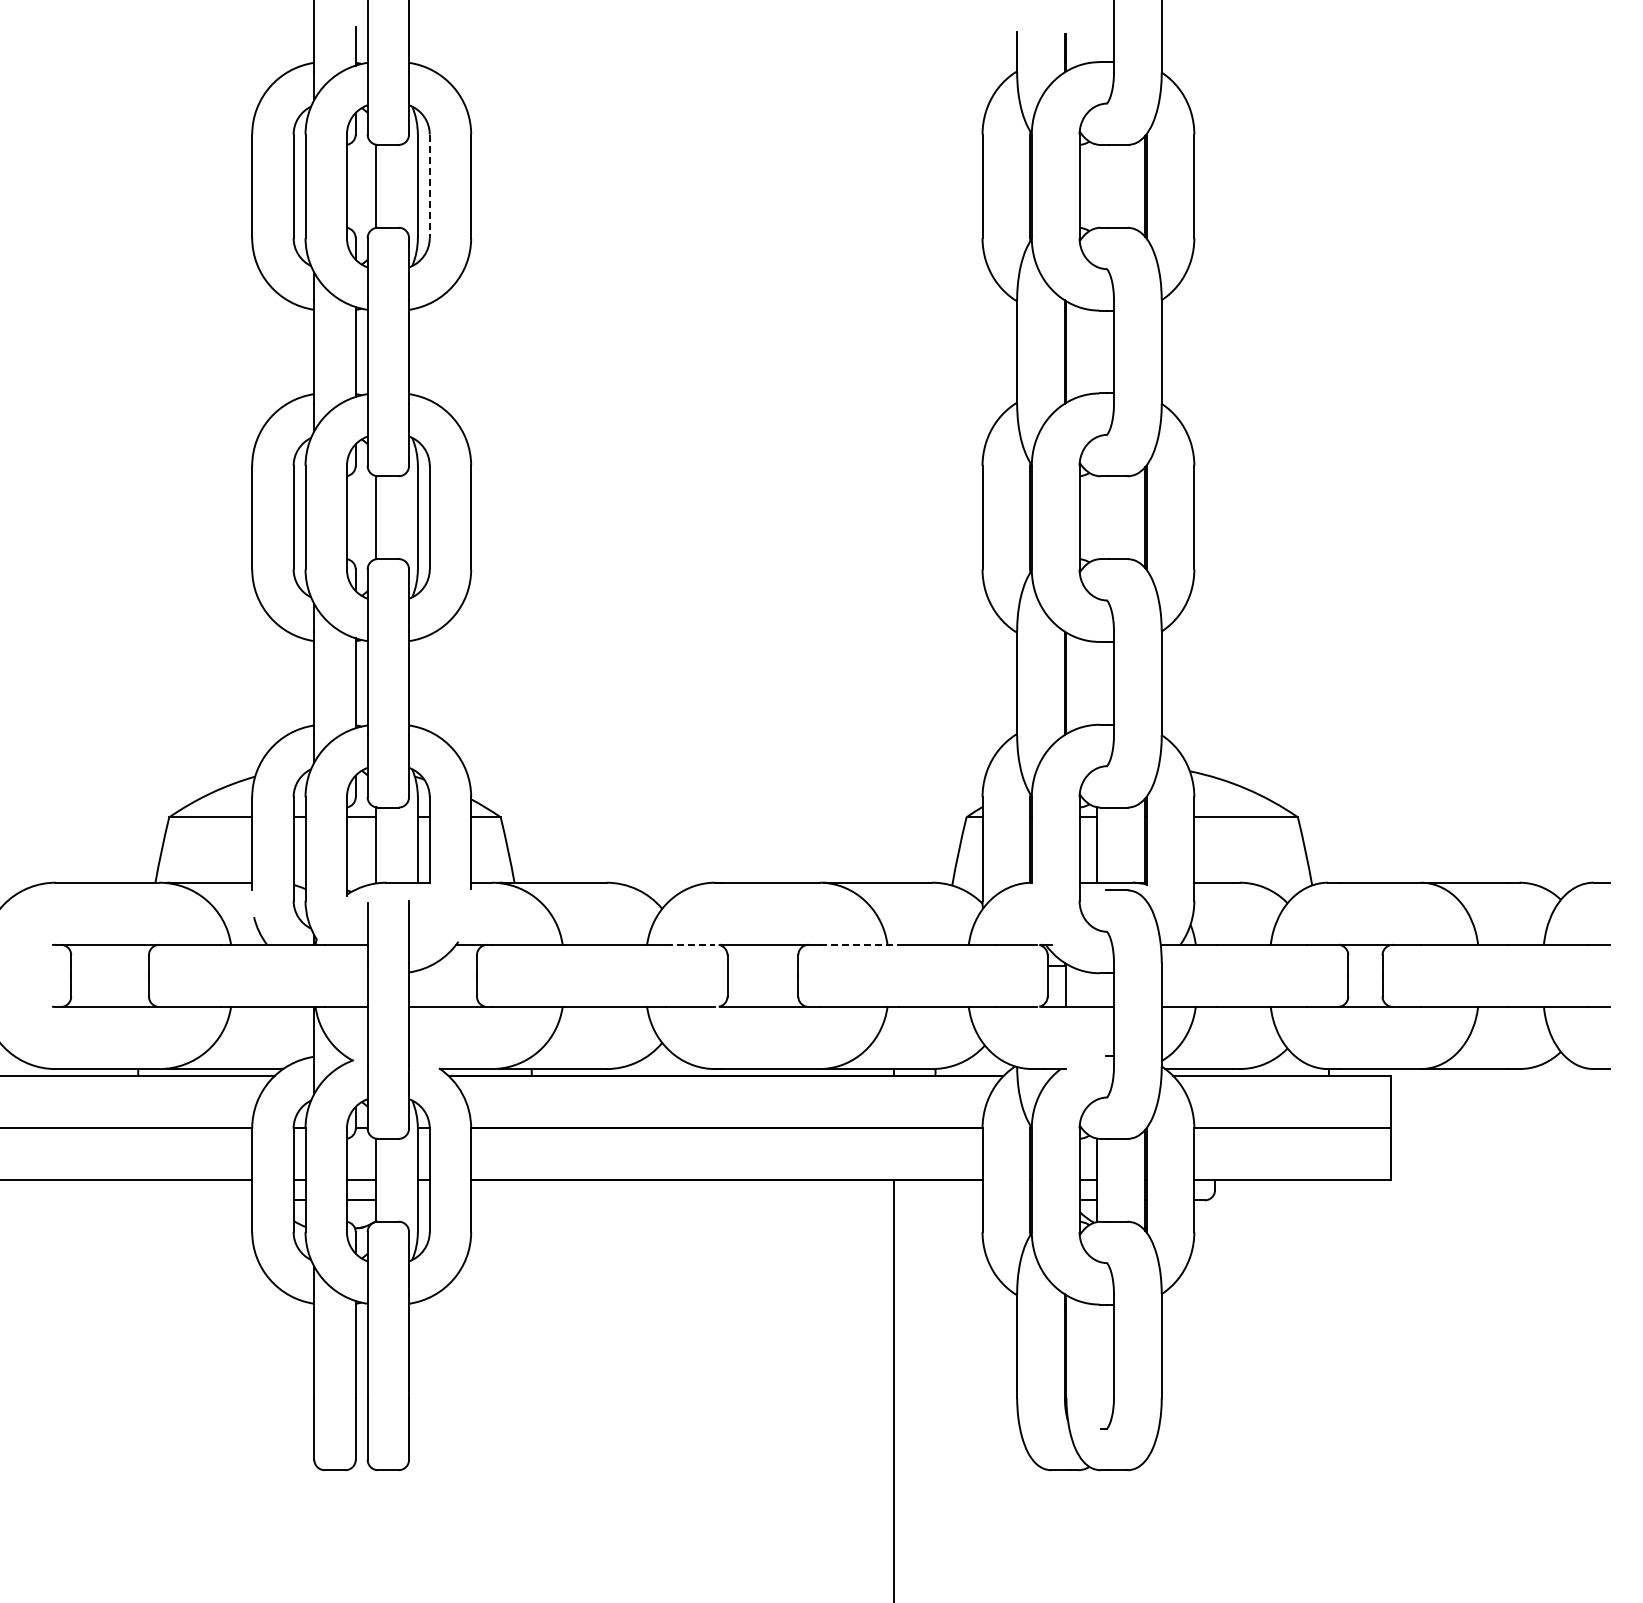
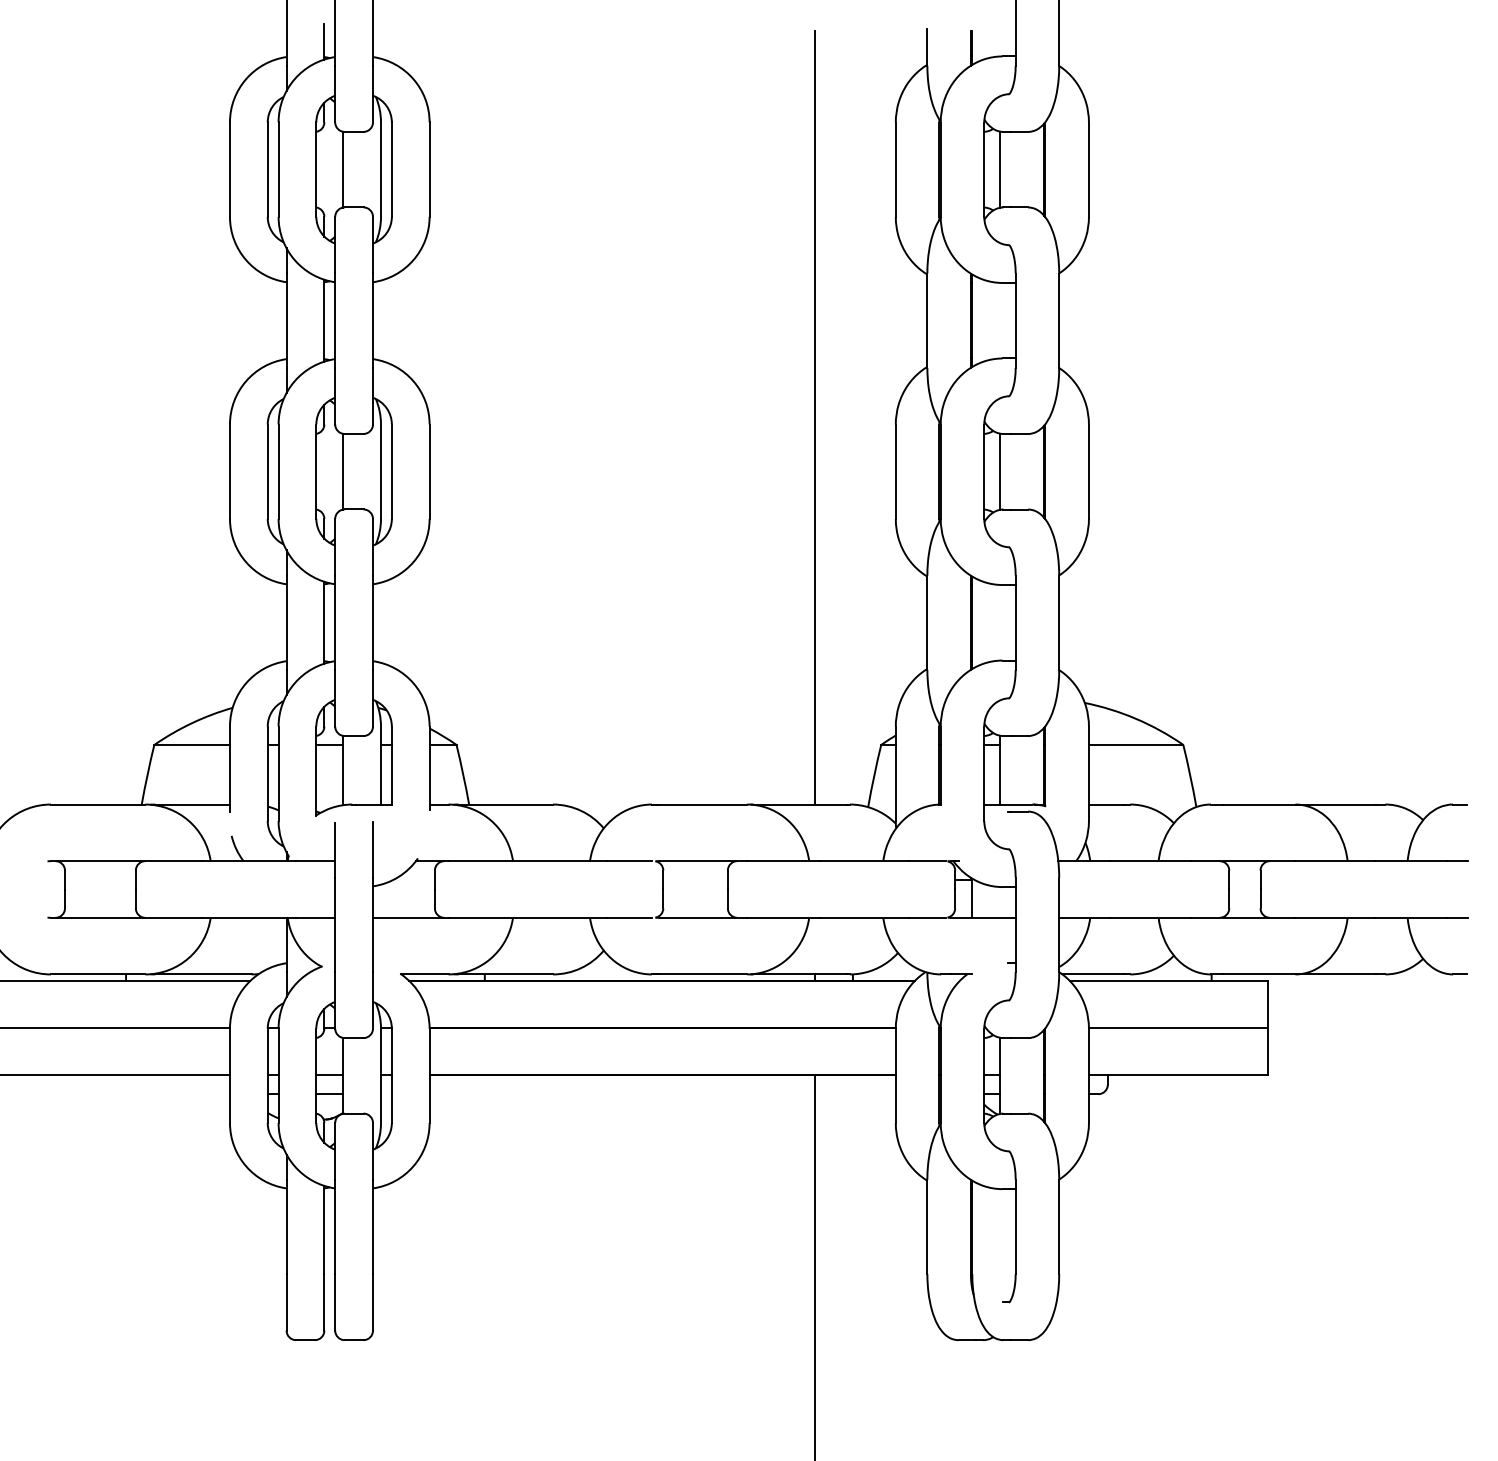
line: (429, 186) -> (391, 169), dashed -> solid
line: (1097, 186) -> (1000, 169), added
line: (894, 457) -> (815, 416), added
line: (1097, 517) -> (1000, 471), added
line: (690, 944) -> (629, 860), dashed -> solid
line: (859, 944) -> (783, 860), dashed -> solid

